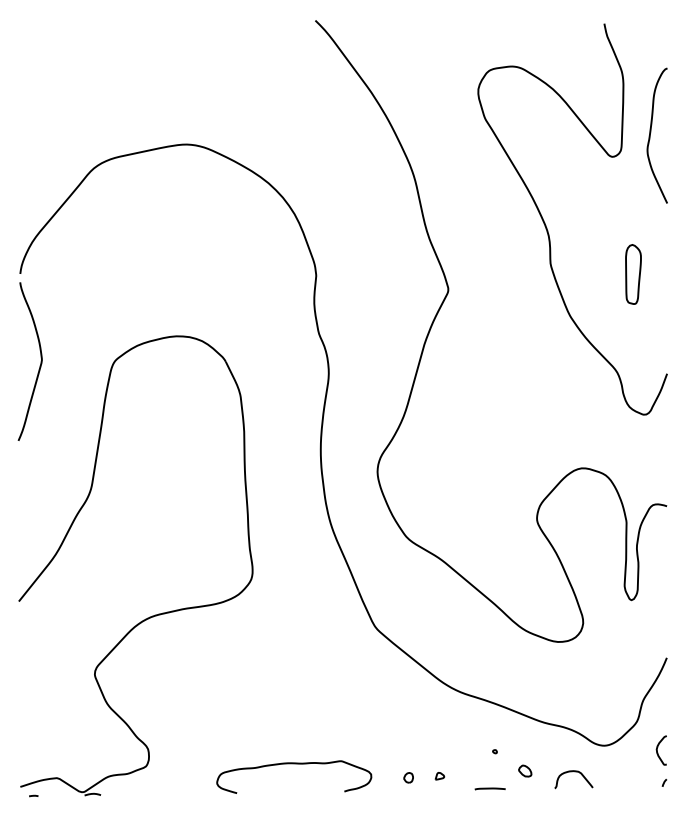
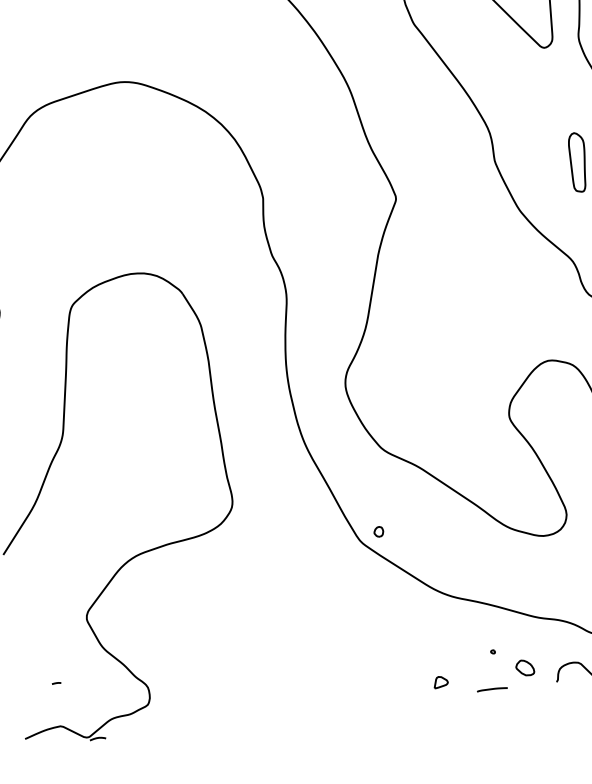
curve: (294, 764) -> (295, 686), removed
part: (525, 770) -> (525, 667), size x1.4
part: (439, 776) -> (440, 682), size x1.6
part: (408, 777) -> (378, 531), moved
line: (33, 795) -> (56, 682), moved

